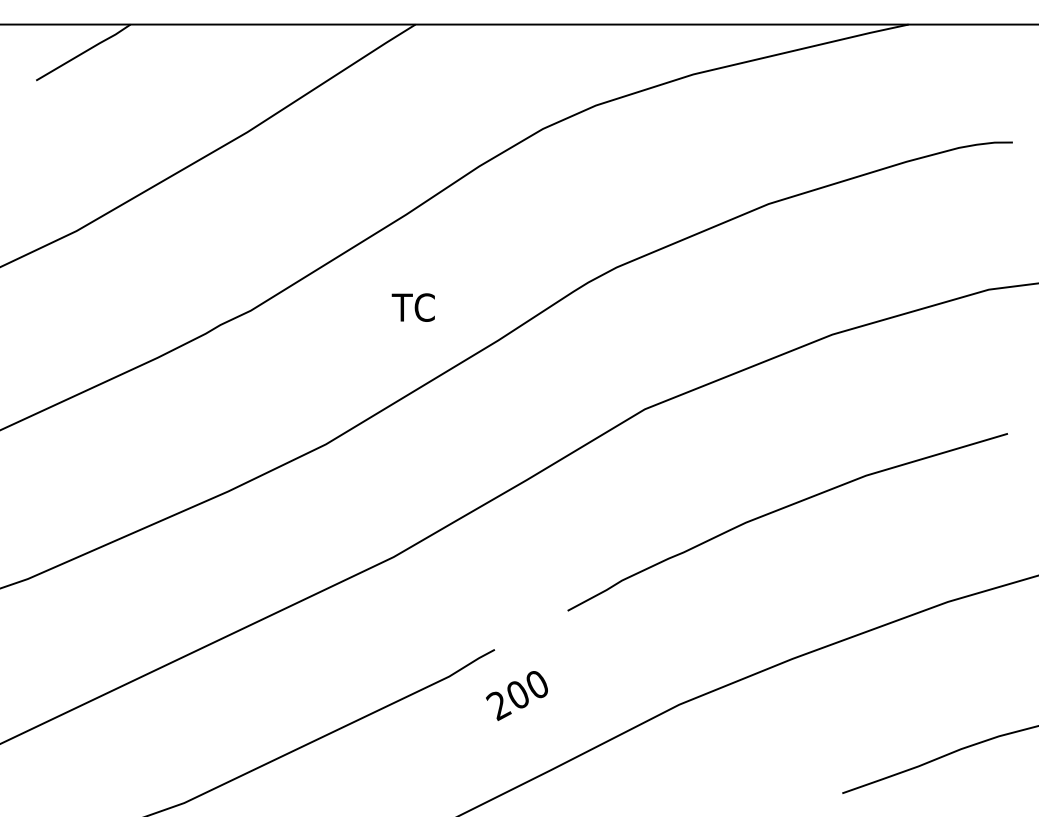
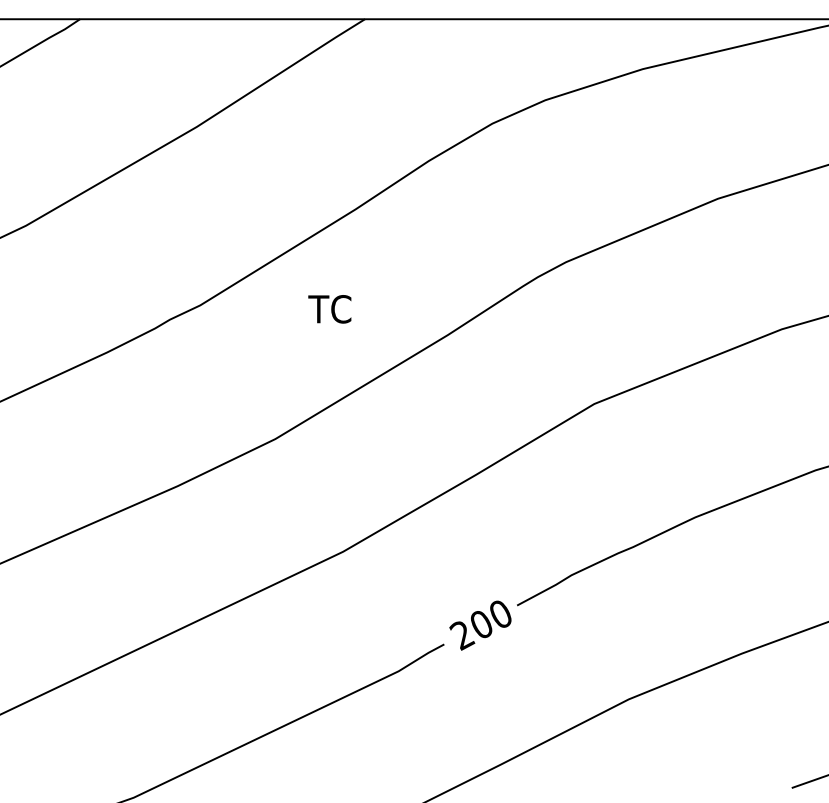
text: (412, 307) -> (328, 309), moved
text: (516, 695) -> (479, 625), moved

